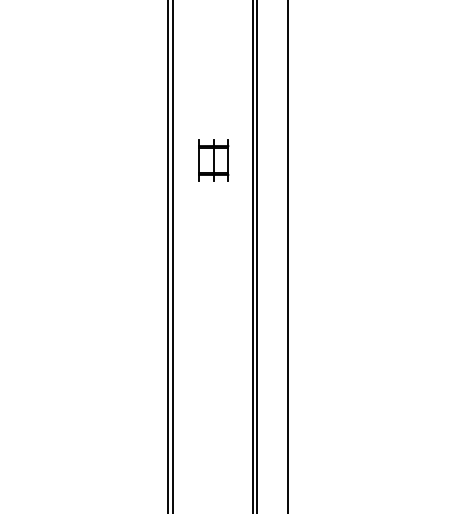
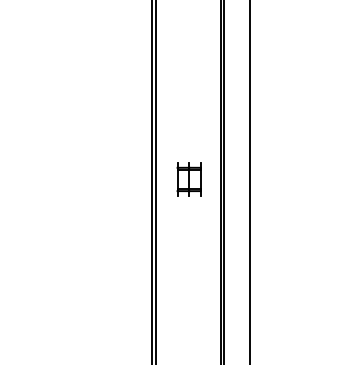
part: (213, 160) -> (189, 179), moved

